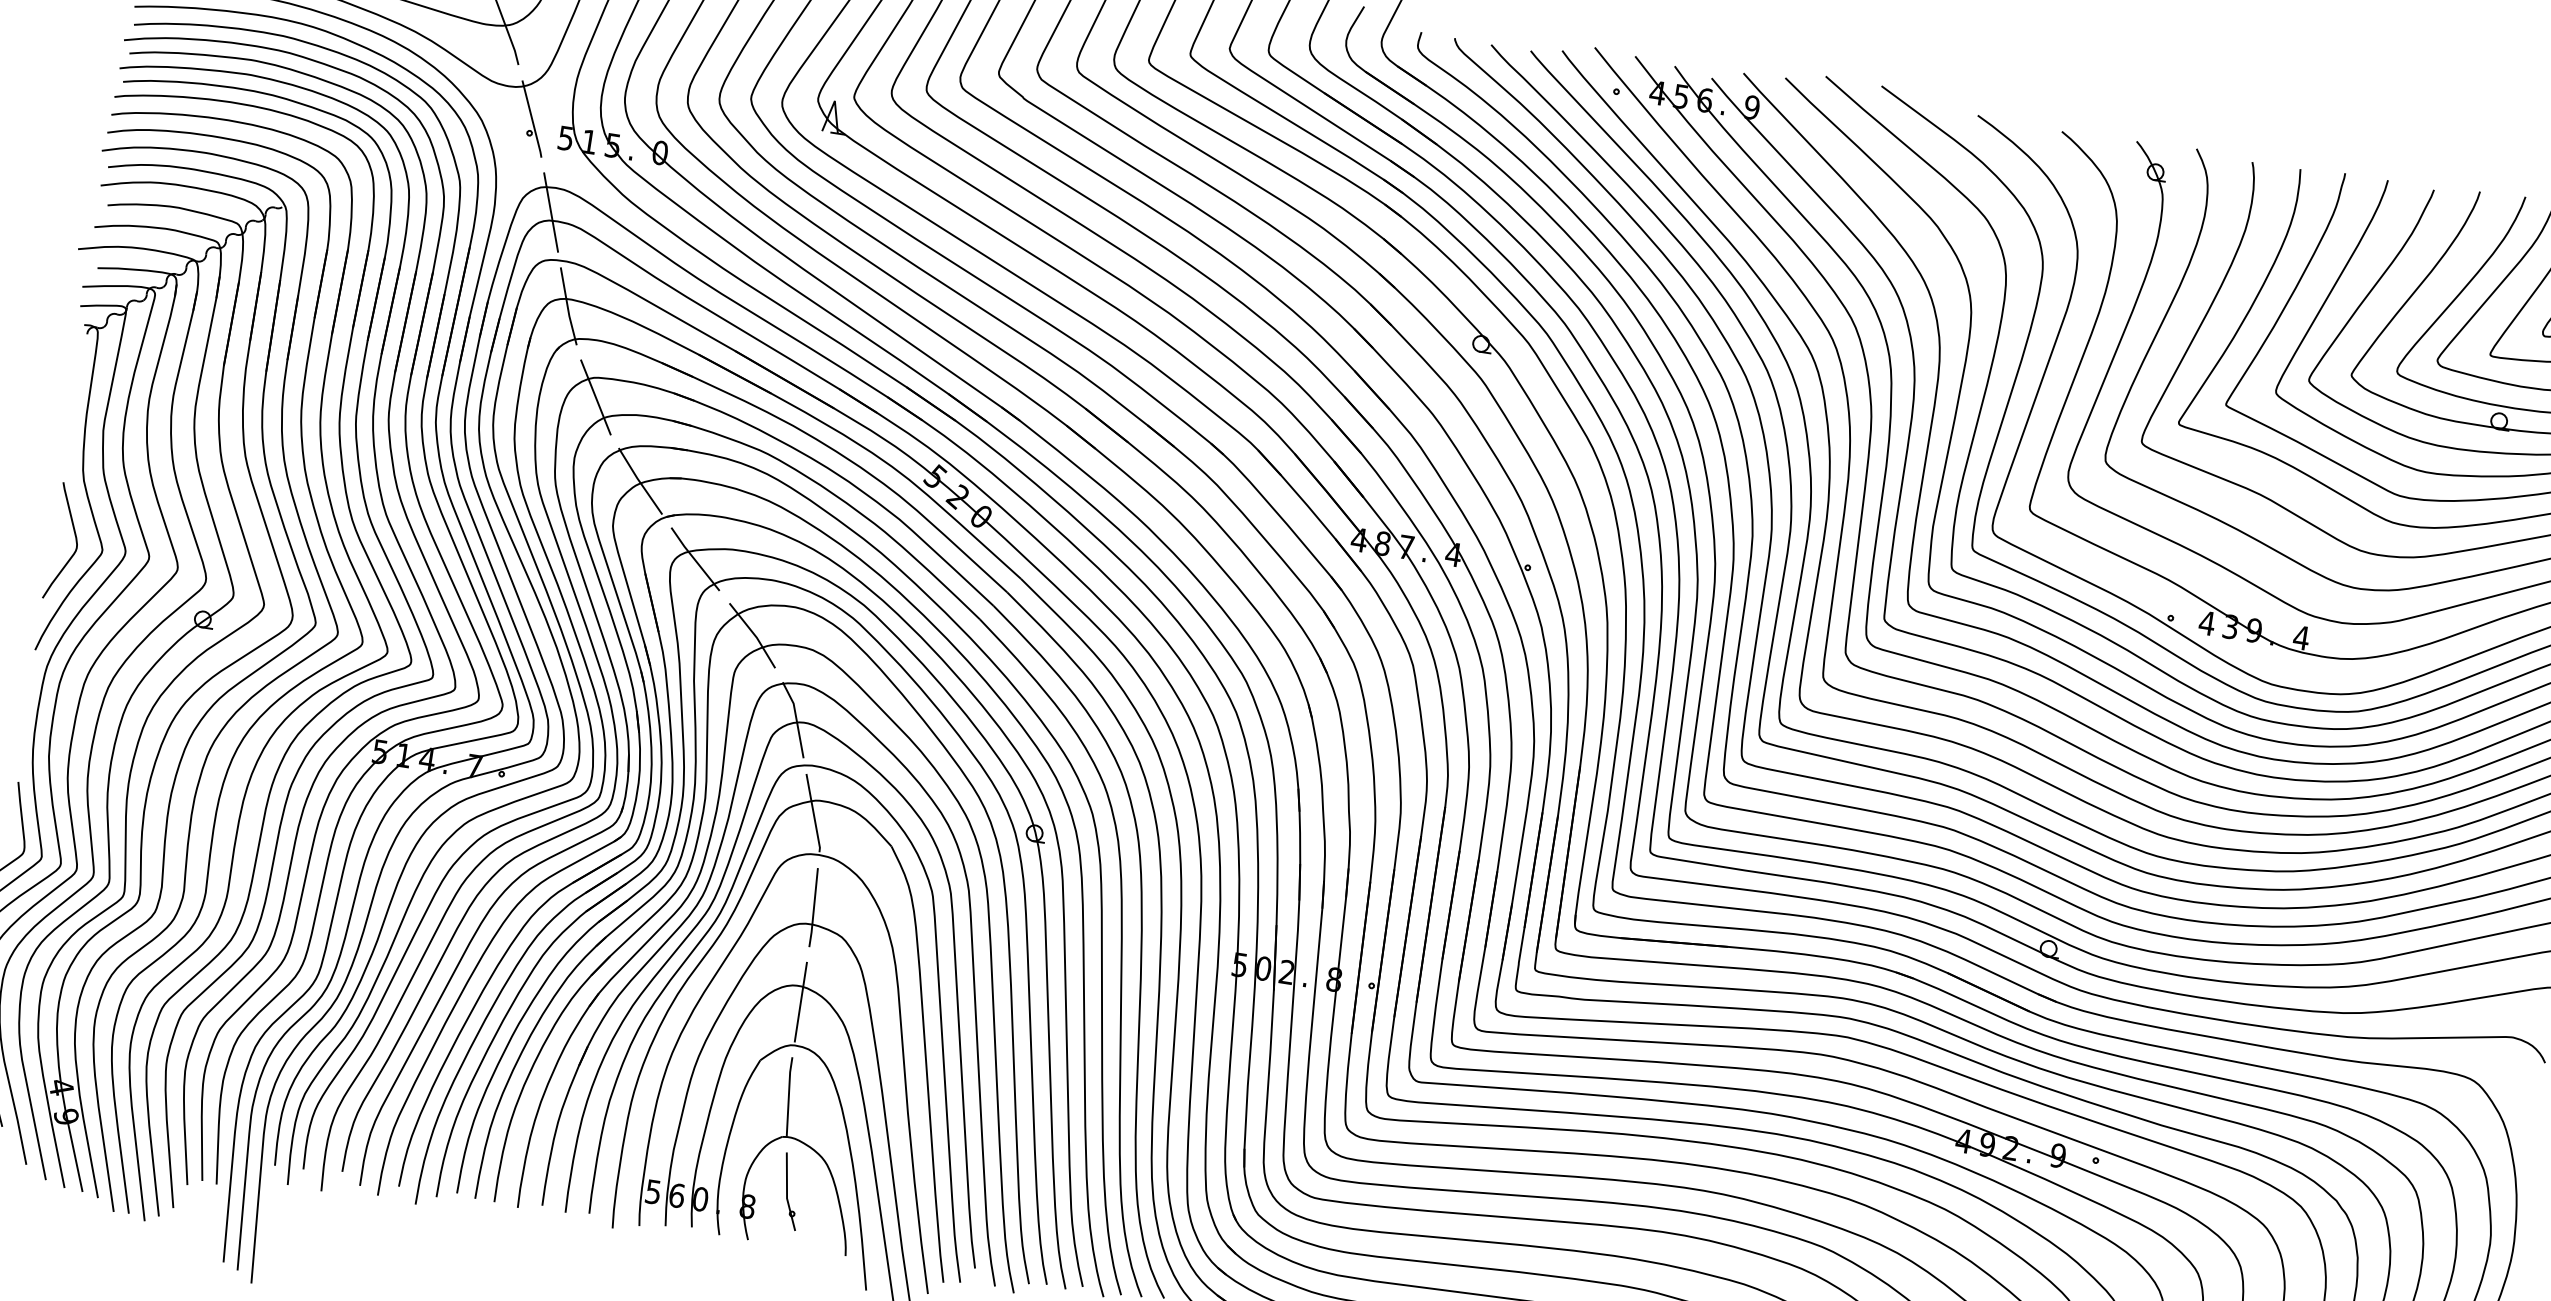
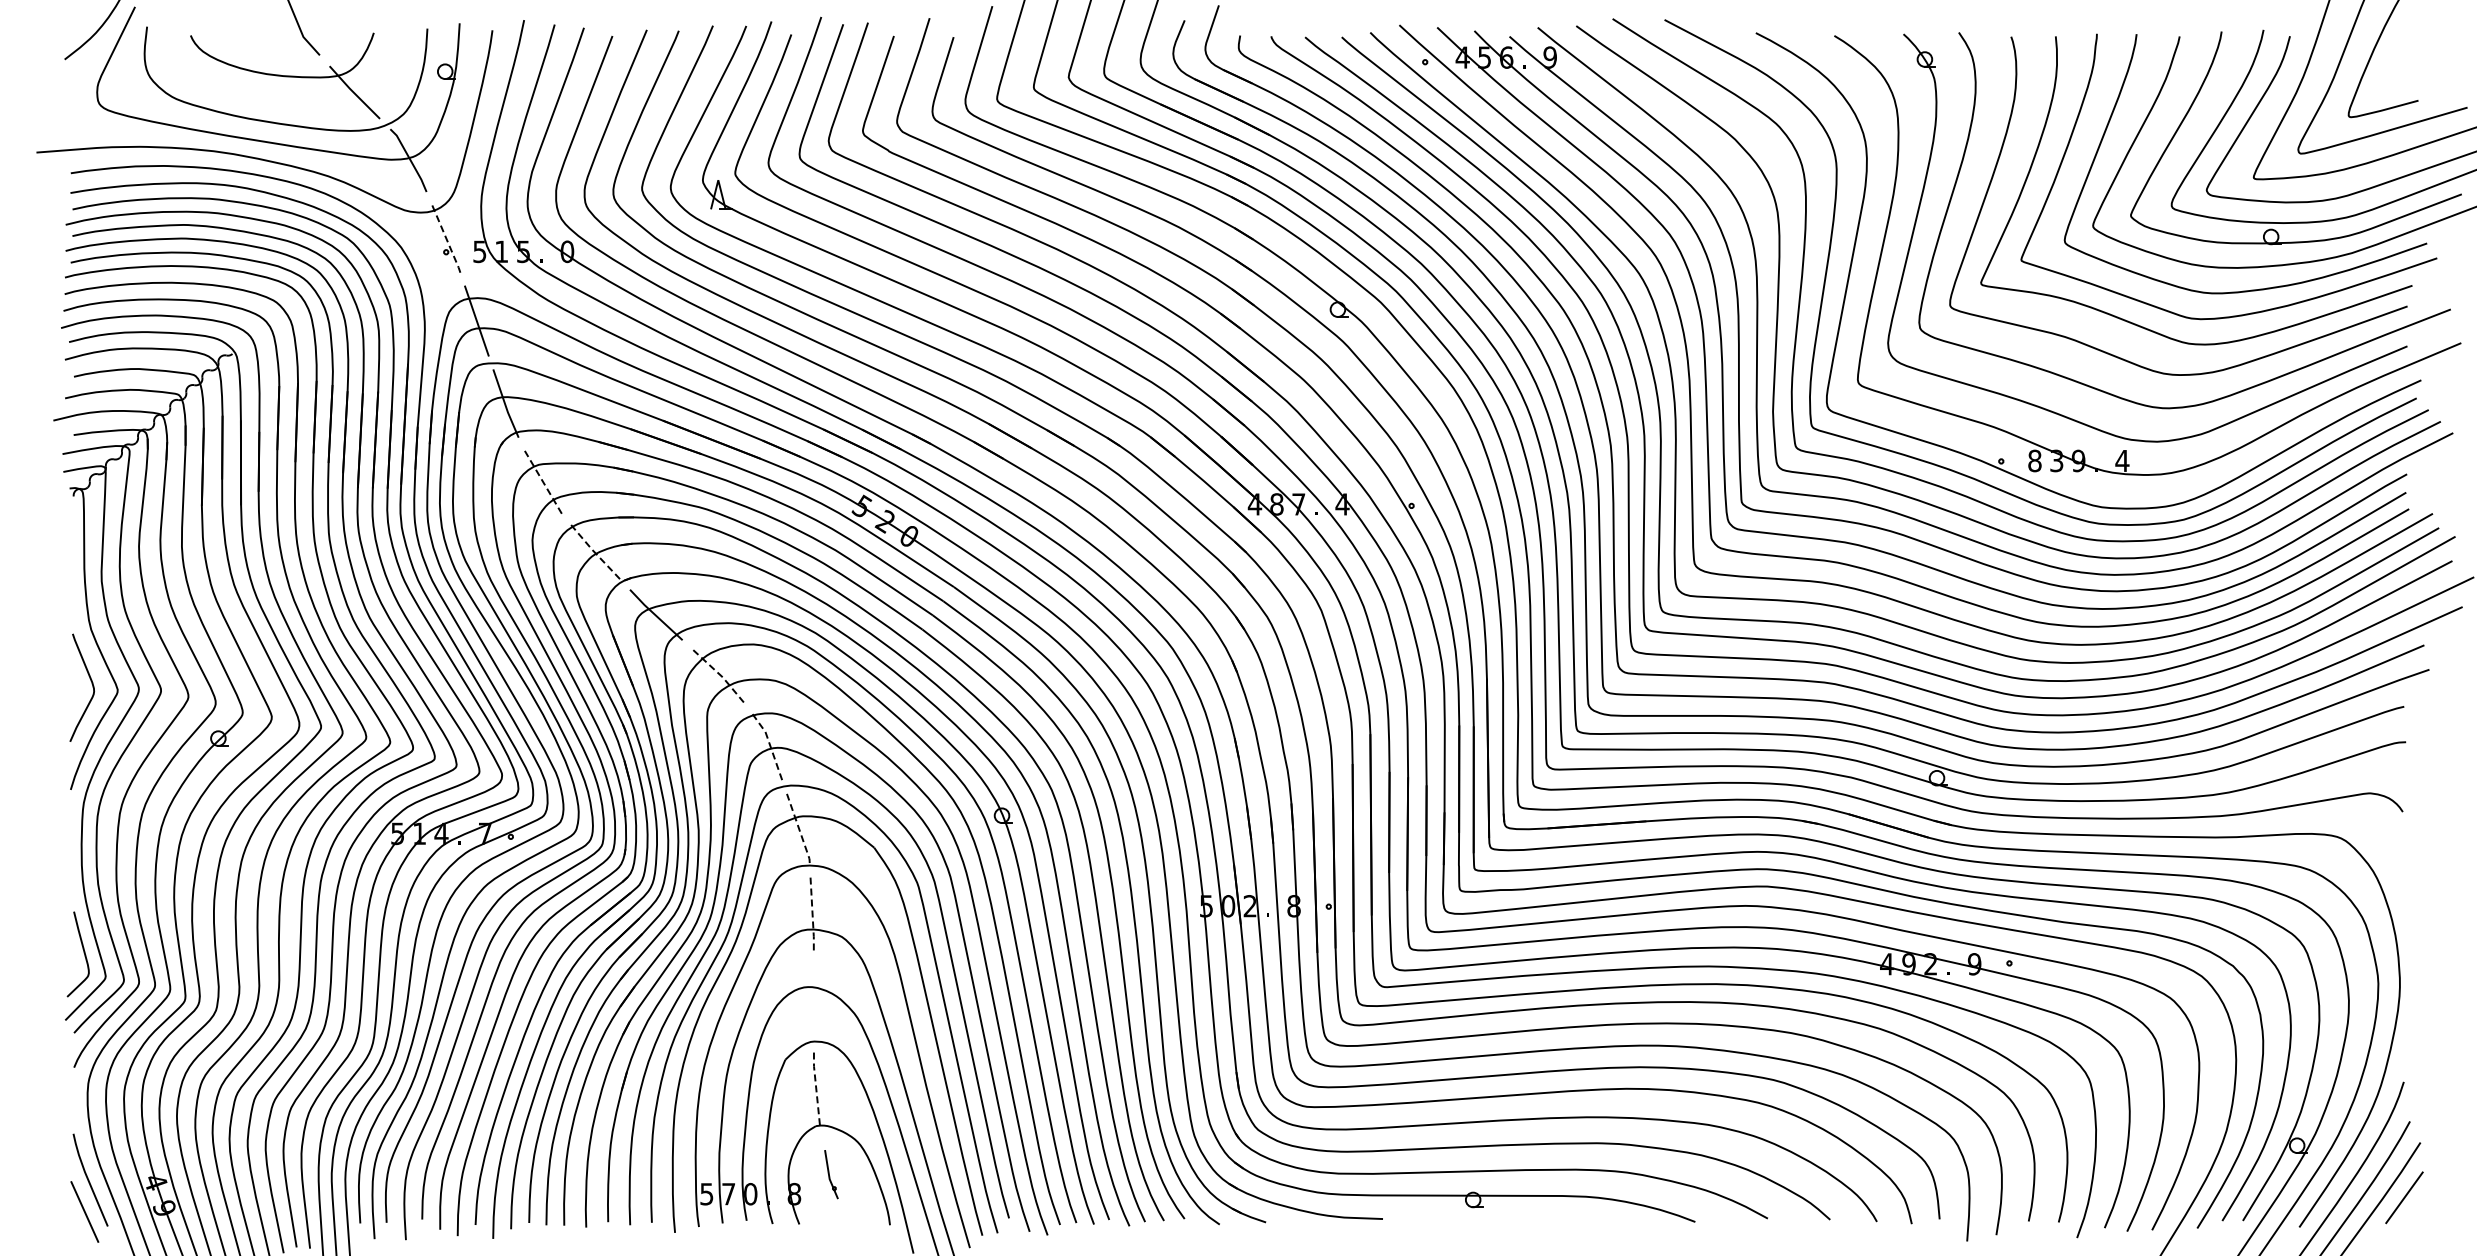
line: (532, 119) -> (446, 239), solid -> dashed
line: (596, 396) -> (543, 481), solid -> dashed
line: (639, 481) -> (594, 552), solid -> dashed
text: (2206, 622) -> (2034, 460), 4 -> 8
line: (754, 634) -> (720, 674), solid -> dashed
line: (796, 719) -> (770, 745), solid -> dashed
line: (814, 813) -> (799, 828), solid -> dashed
line: (813, 908) -> (812, 914), solid -> dashed
line: (800, 1002) -> (813, 1001), removed
line: (789, 1095) -> (816, 1087), solid -> dashed
part: (790, 1191) -> (831, 1174), size x0.7
text: (676, 1194) -> (728, 1193), 6 -> 7

